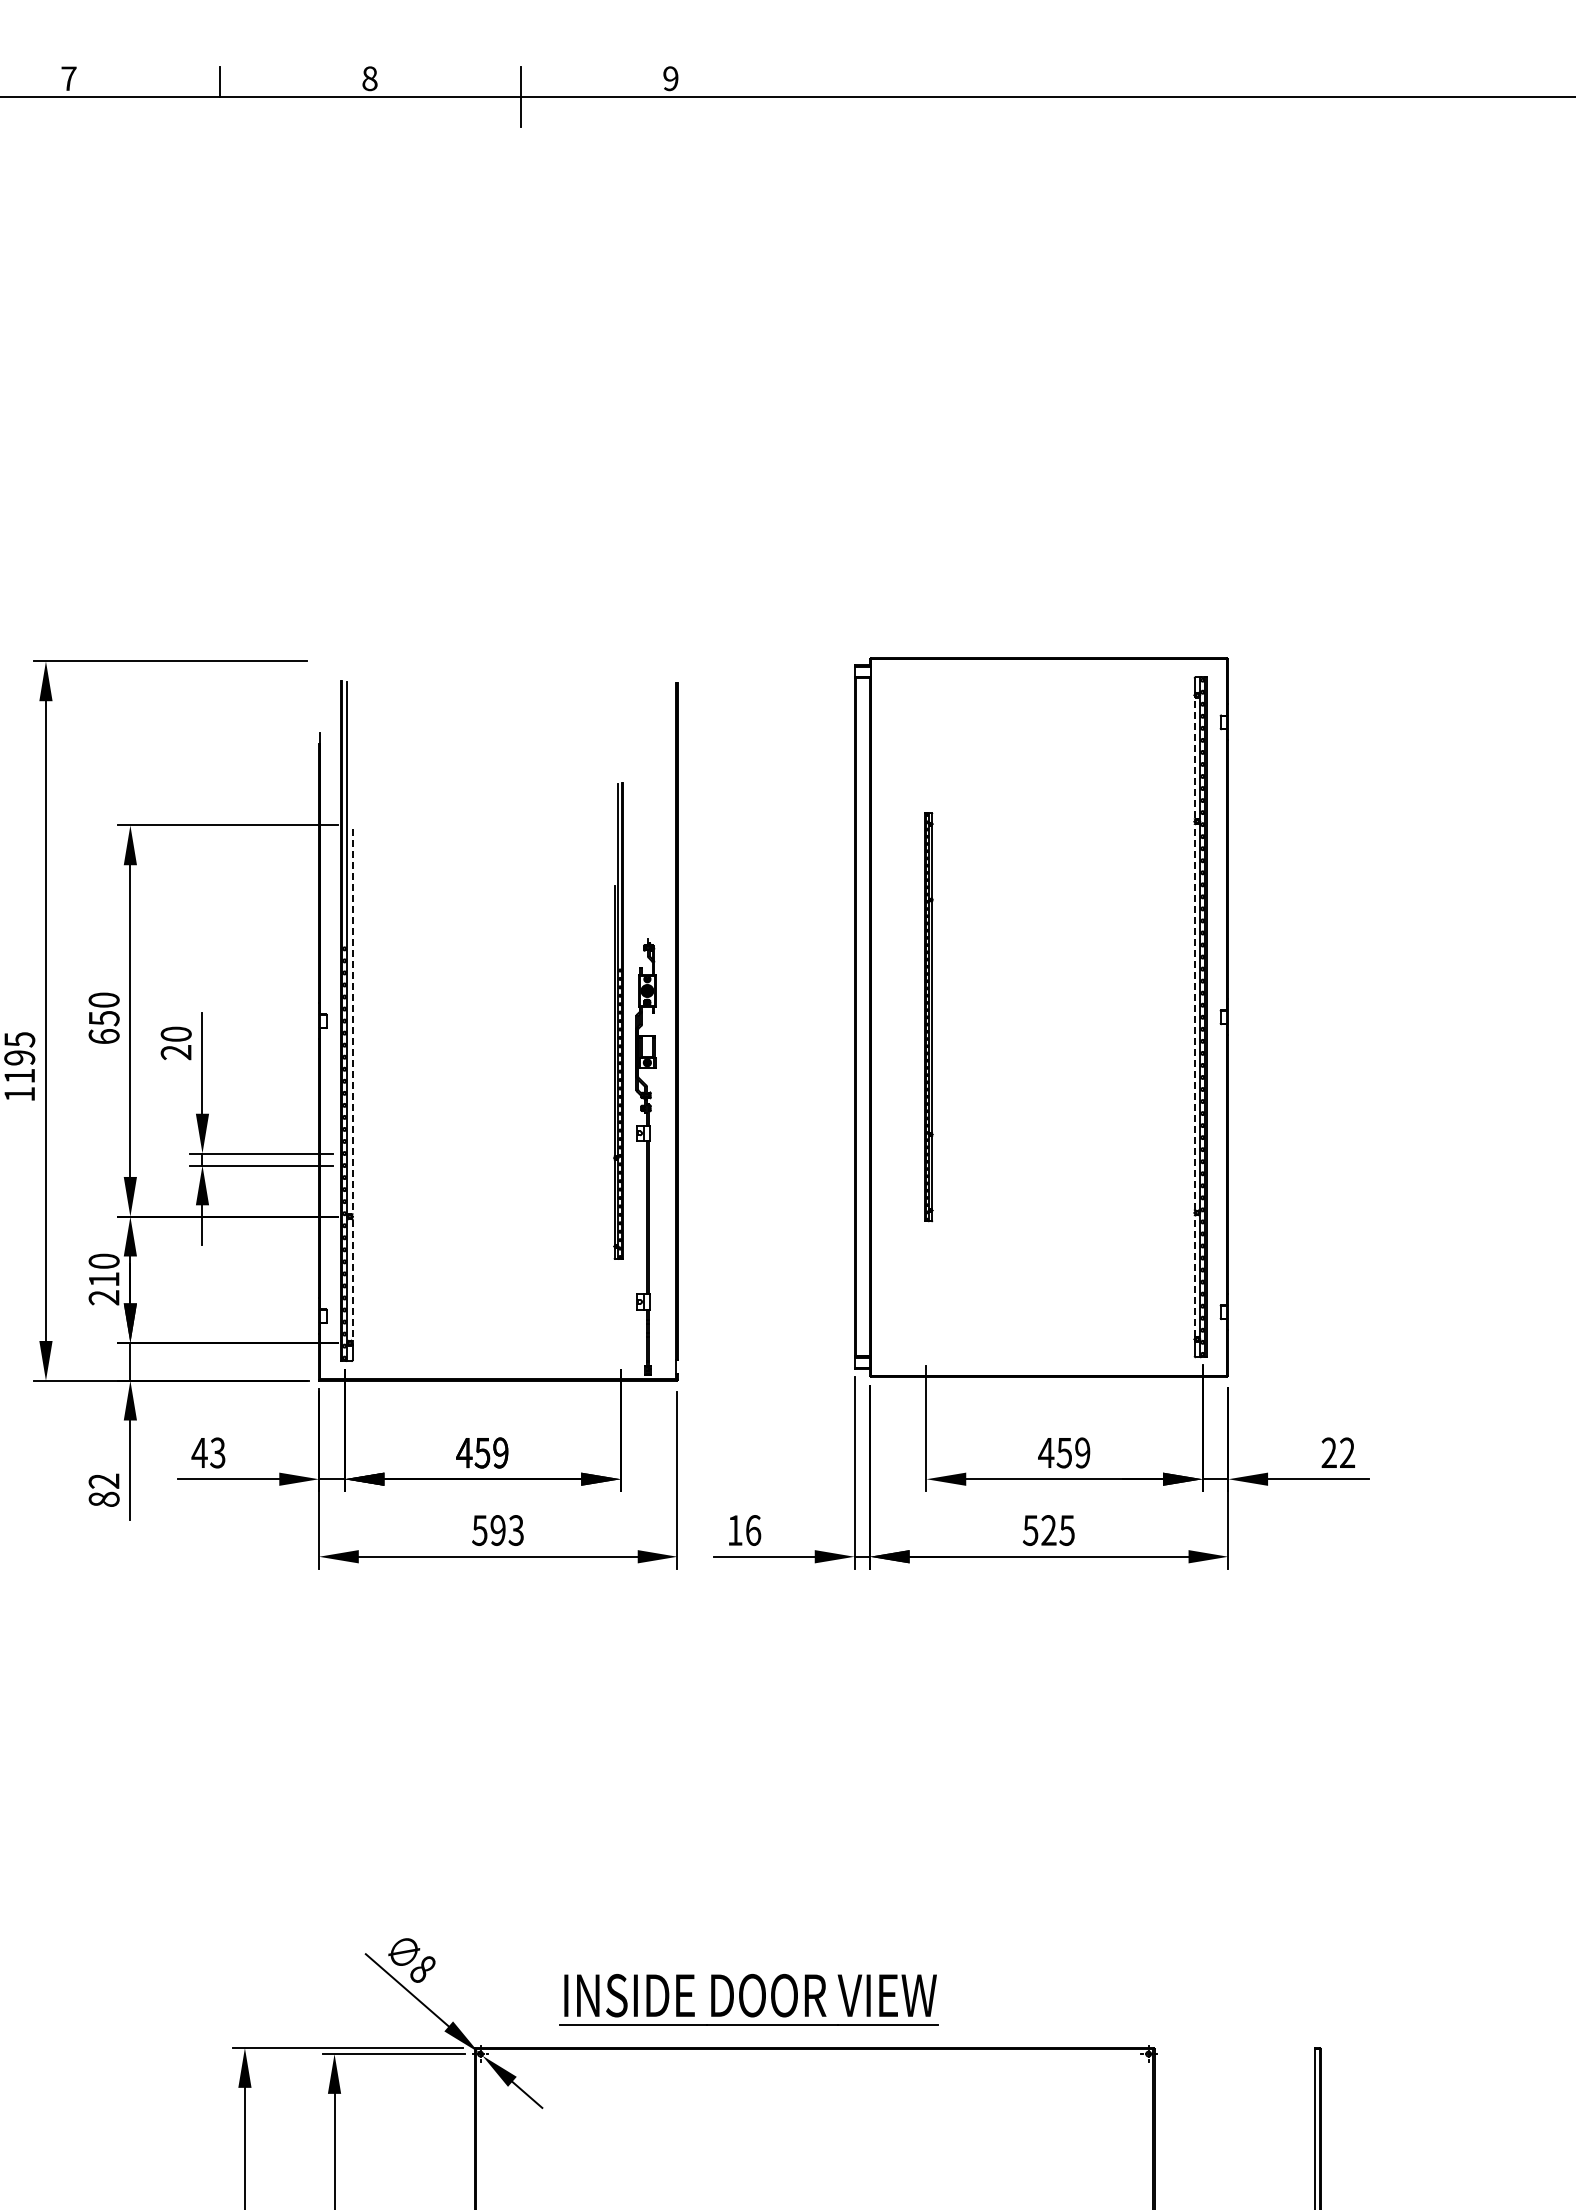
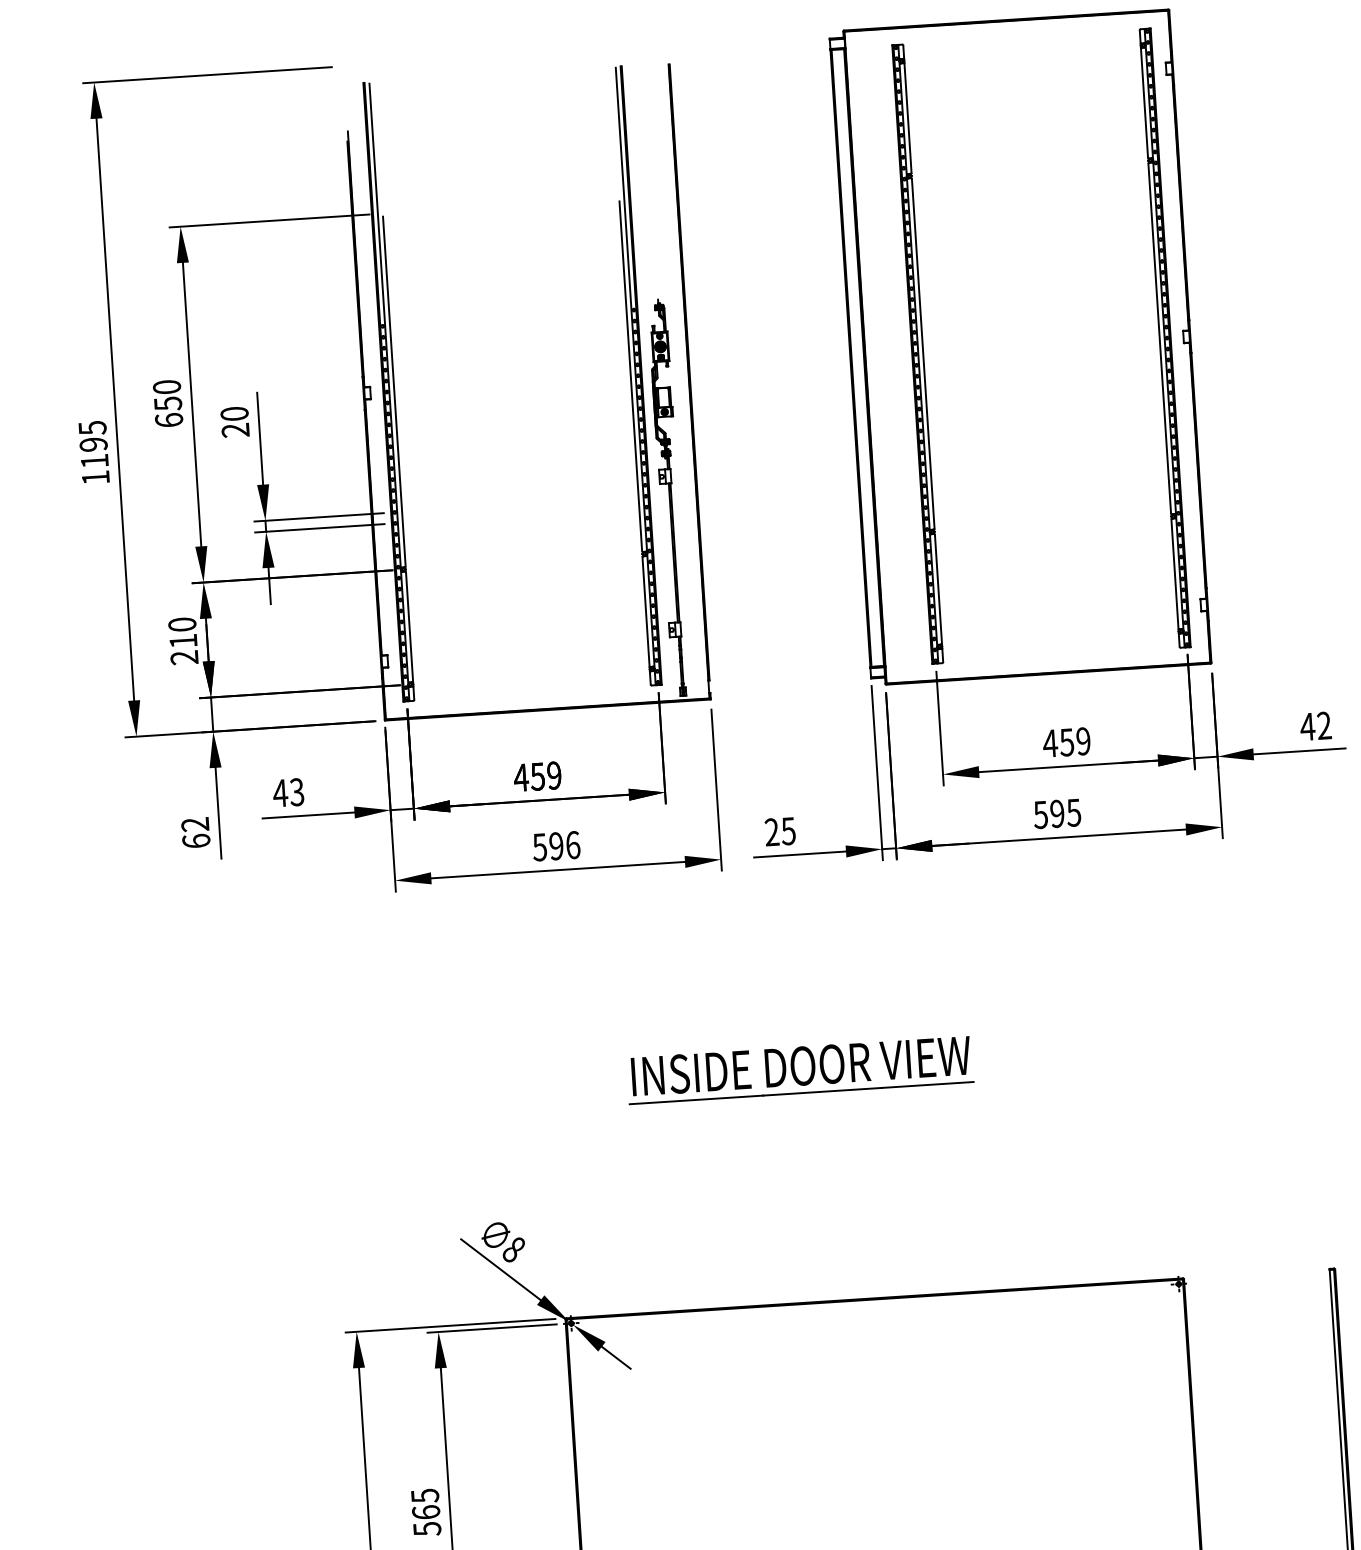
line: (1194, 757) -> (1144, 102), dashed -> solid
line: (1194, 1016) -> (1159, 337), dashed -> solid
part: (928, 1017) -> (917, 354), size x1.67
part: (618, 1020) -> (635, 375), size x1.43
line: (352, 1021) -> (394, 391), dashed -> solid
line: (1194, 1276) -> (1174, 574), dashed -> solid
line: (352, 1281) -> (409, 628), dashed -> solid
text: (1329, 1452) -> (1307, 726), 22 -> 42
text: (103, 1498) -> (195, 840), 82 -> 62
text: (516, 1530) -> (573, 845), 593 -> 596
text: (744, 1530) -> (780, 831), 16 -> 25
text: (1048, 1530) -> (1056, 813), 525 -> 595
part: (748, 1999) -> (799, 1069), moved

